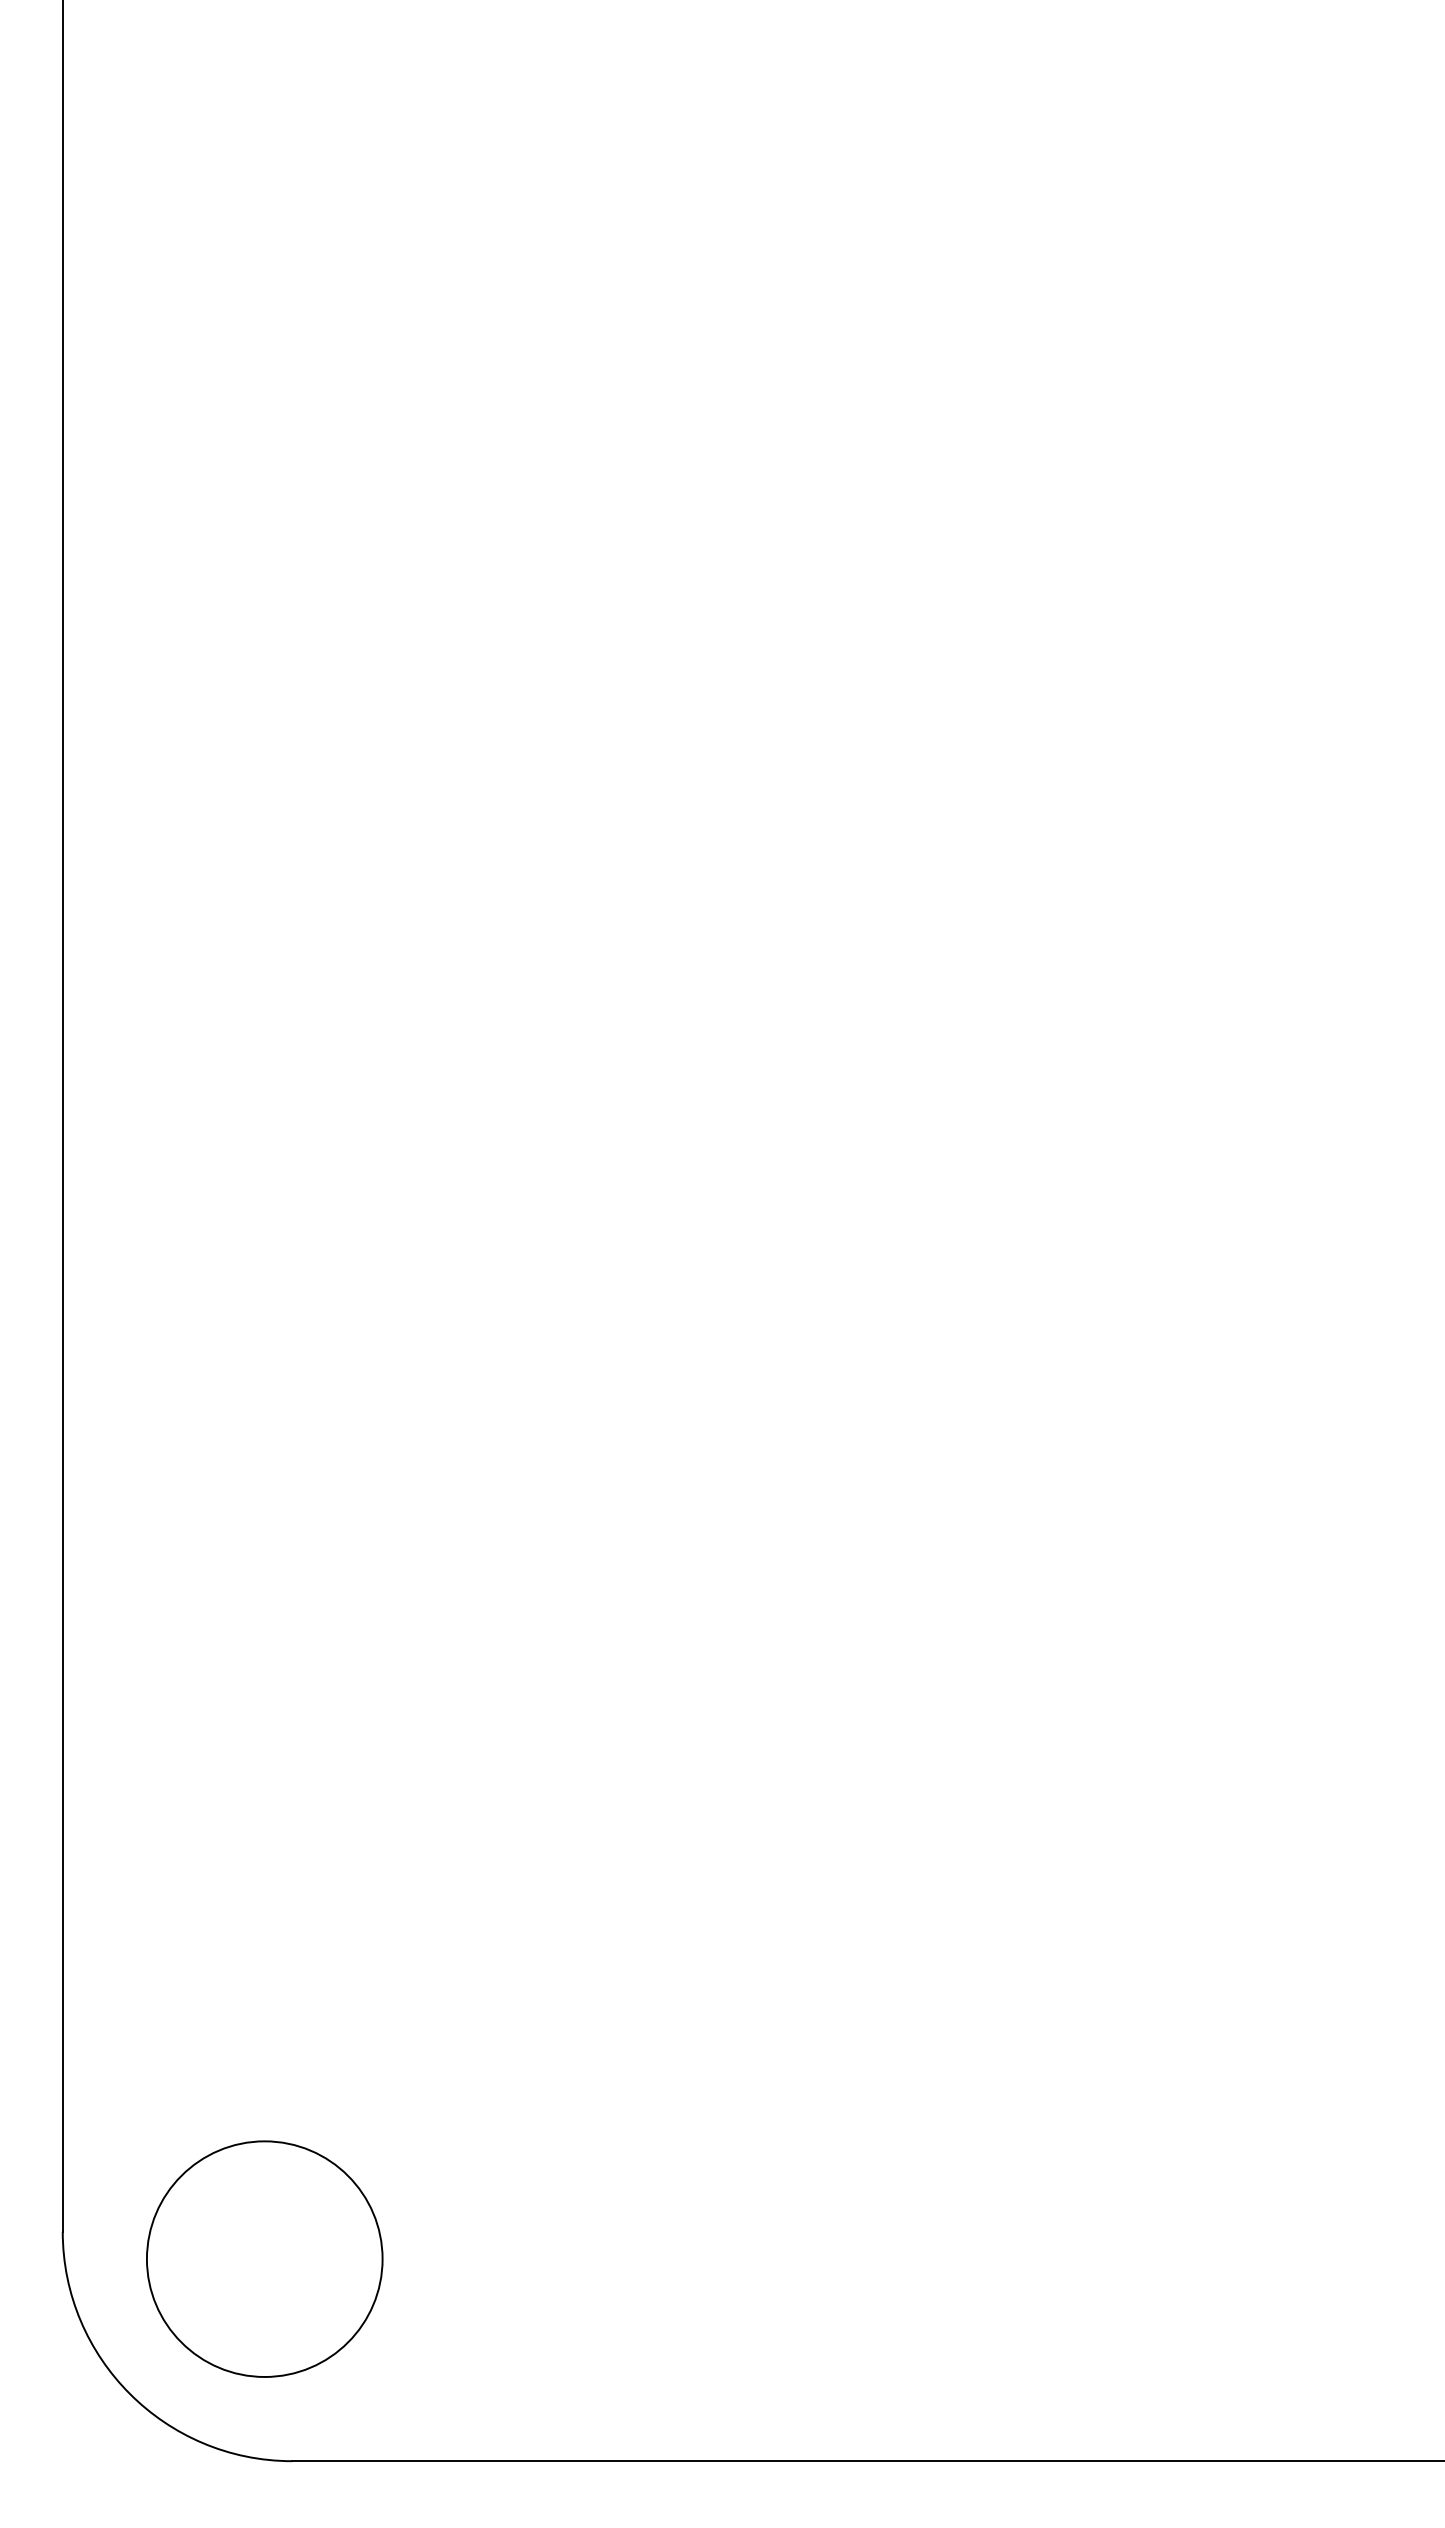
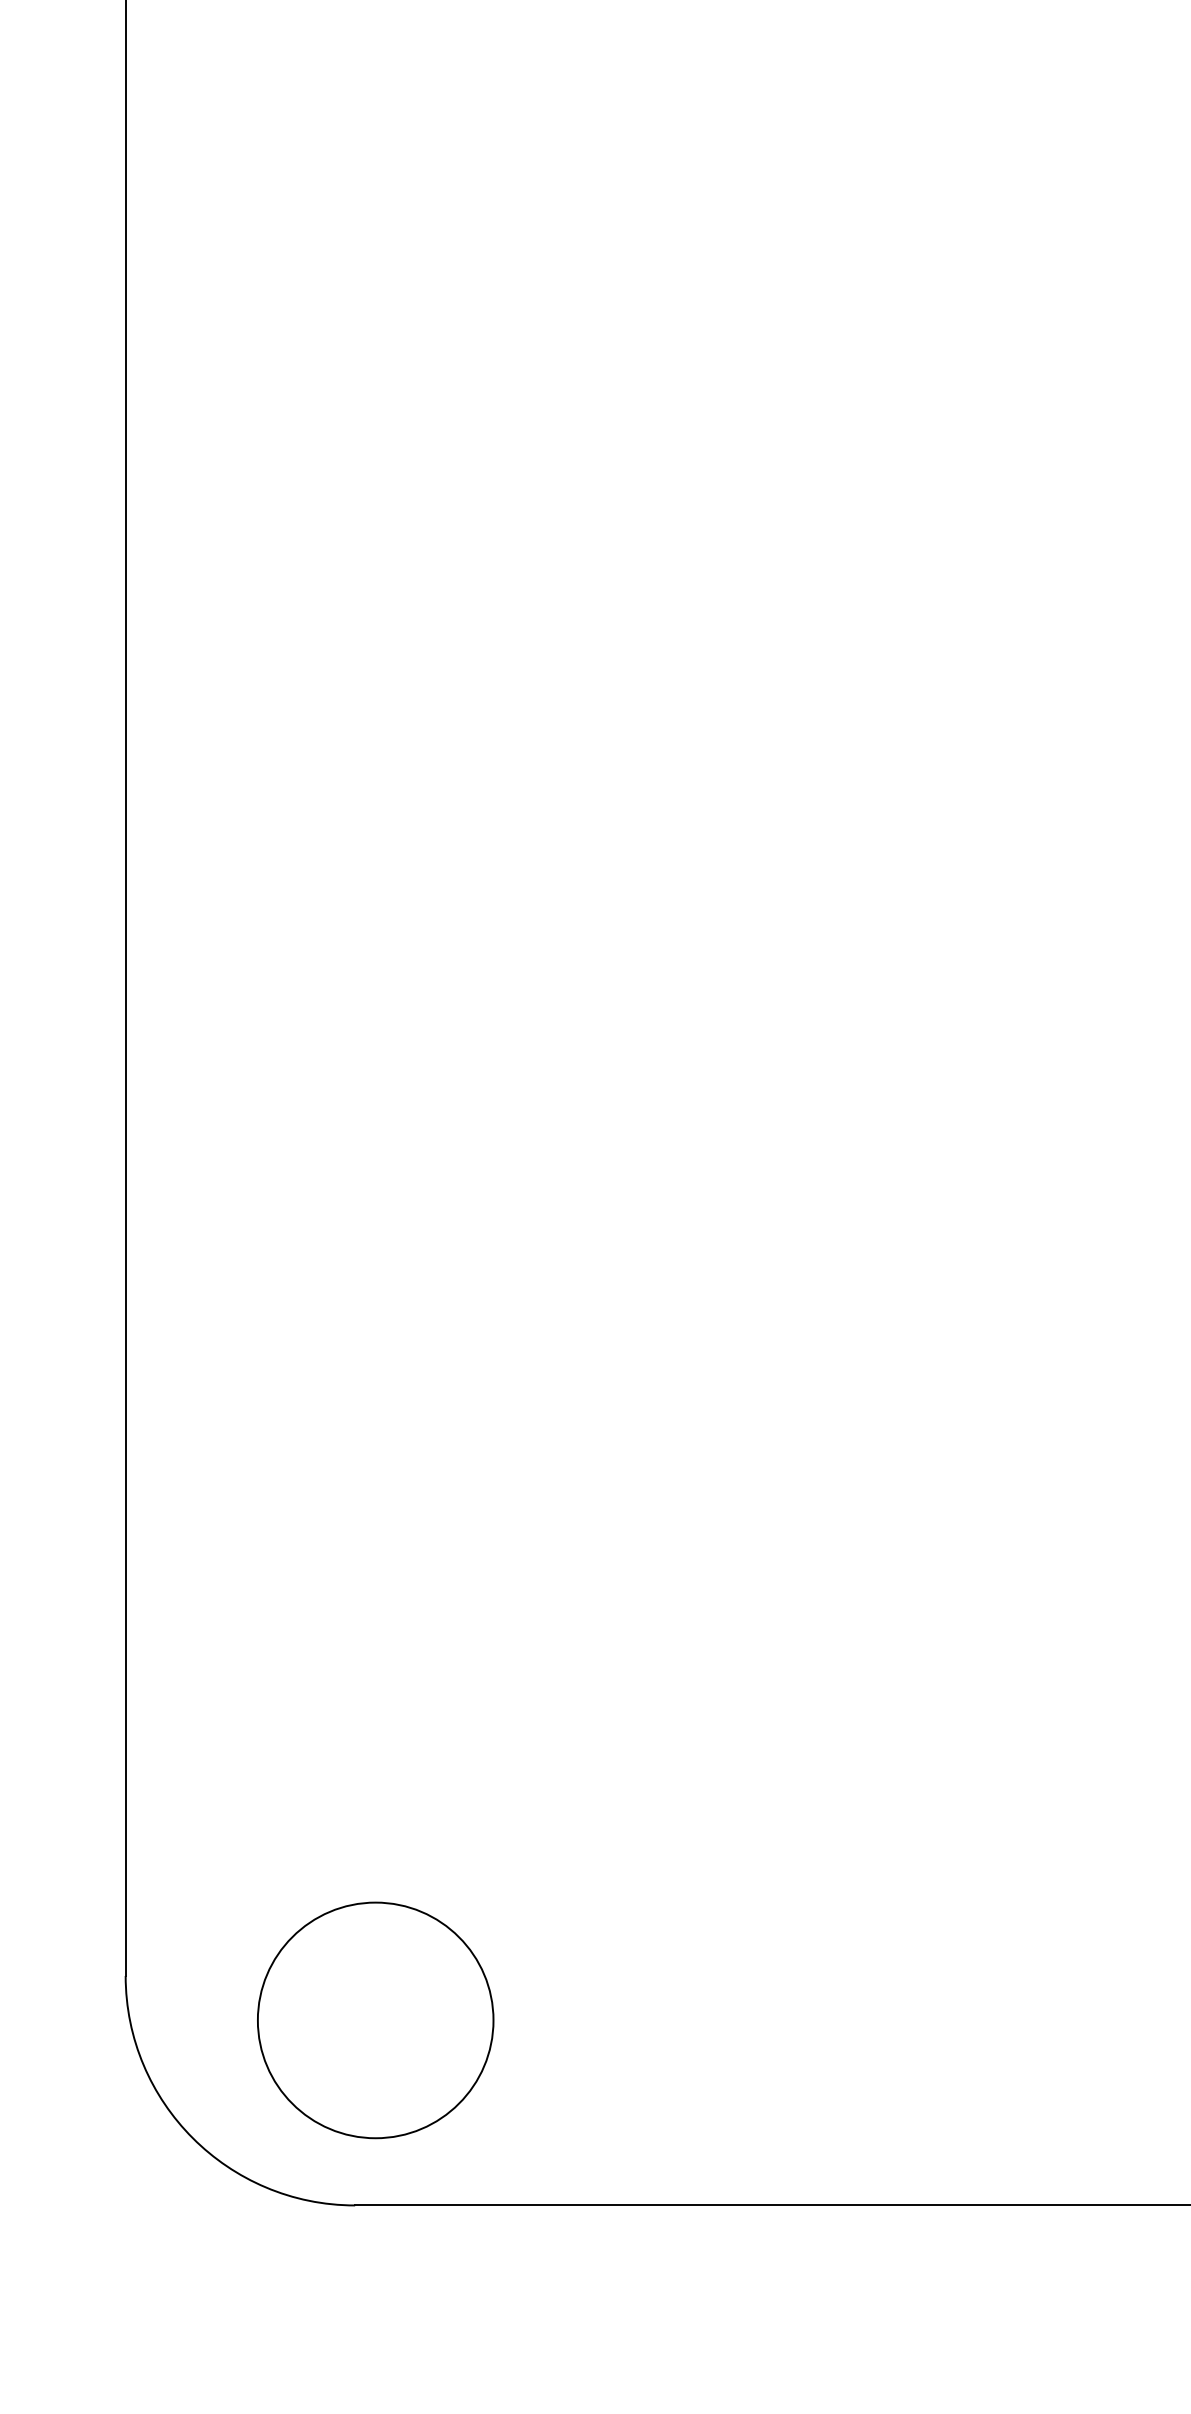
circle: (264, 2258) -> (375, 2019), moved

